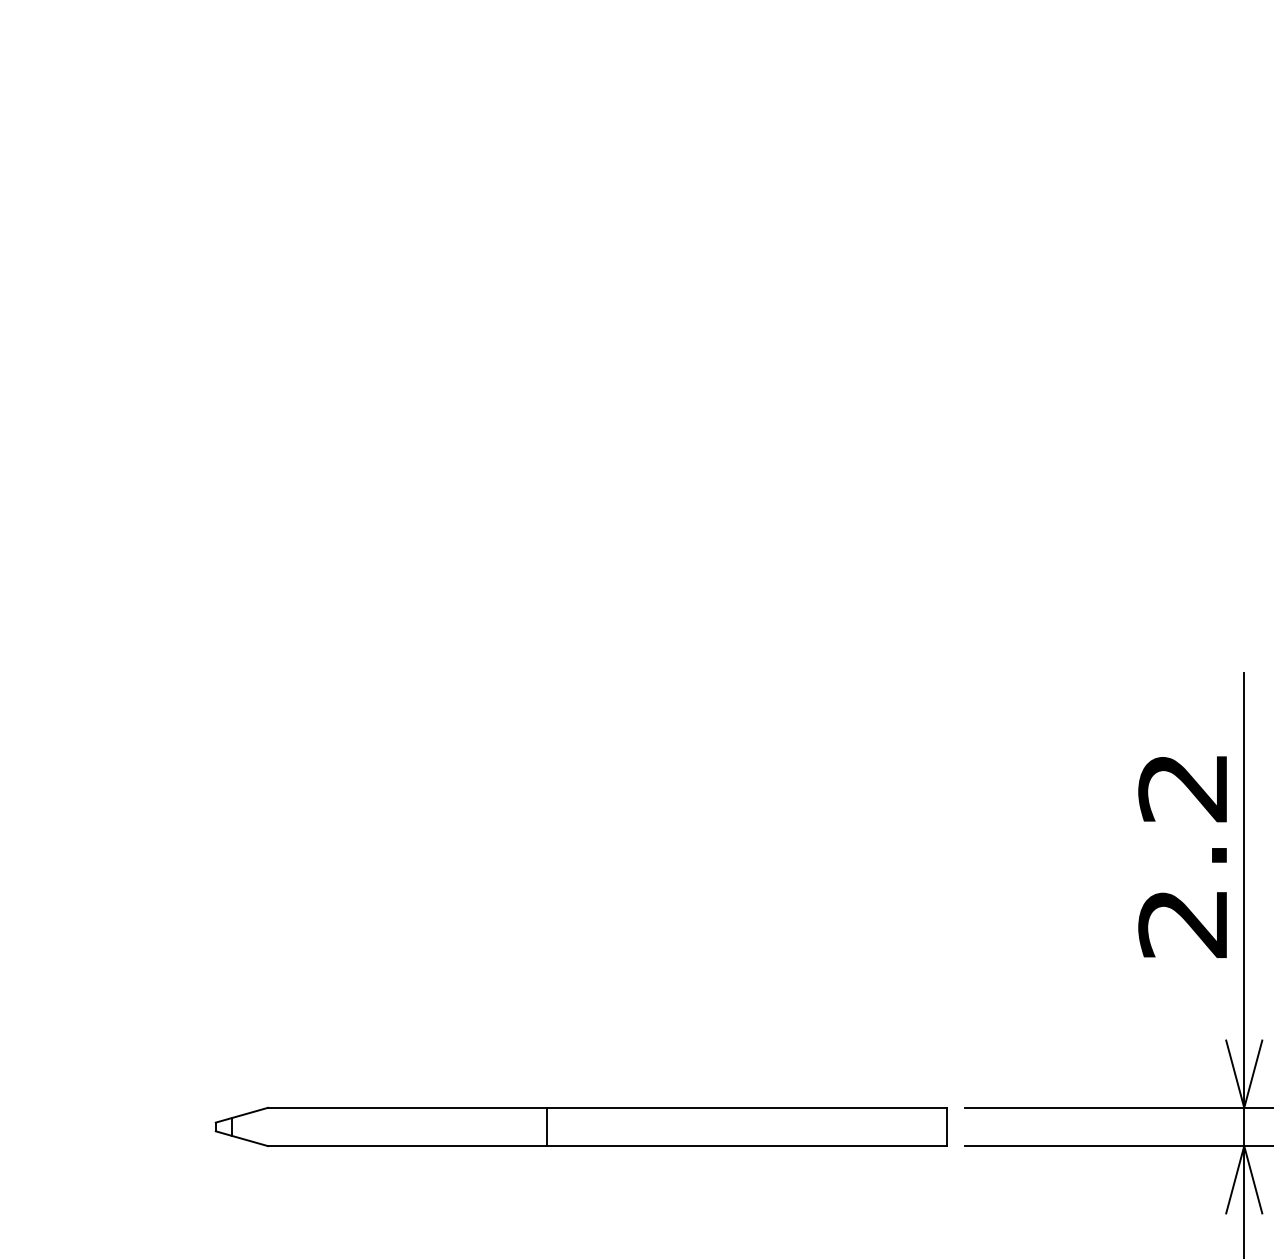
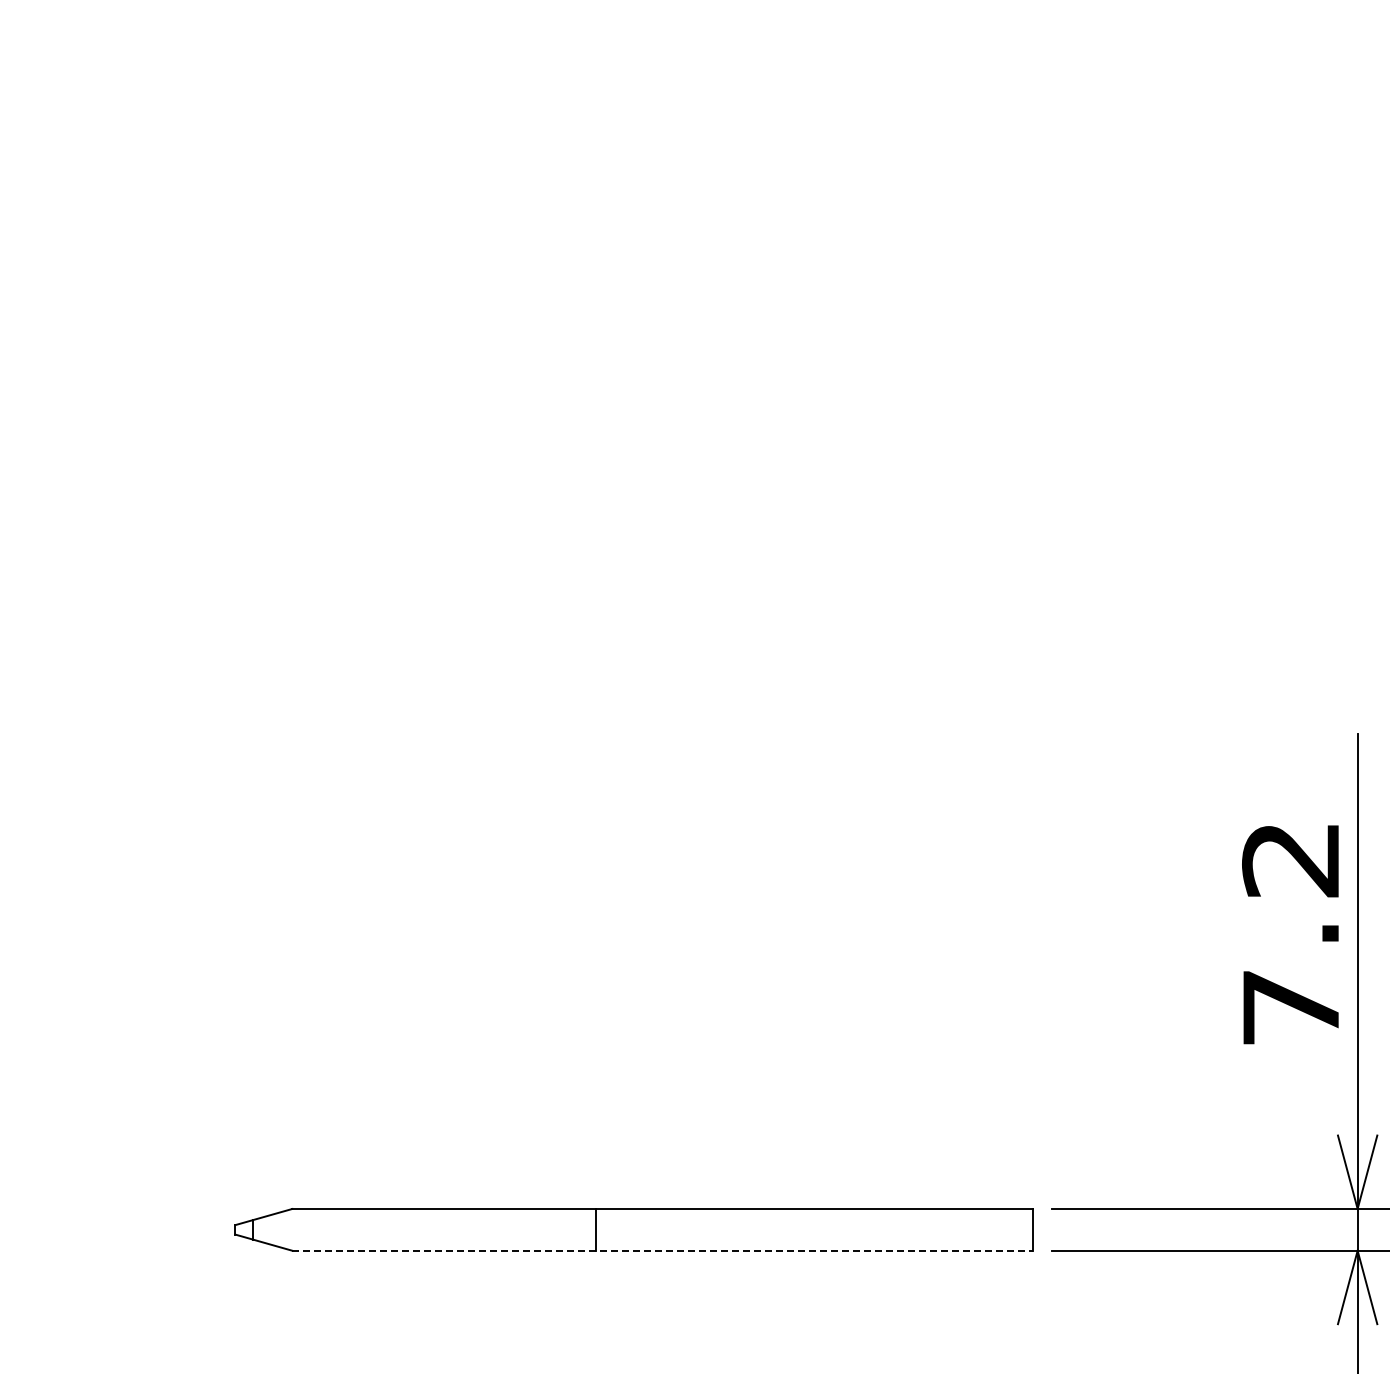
text: (1182, 924) -> (1290, 1008), 2.2 -> 7.2
line: (607, 1145) -> (662, 1250), solid -> dashed

